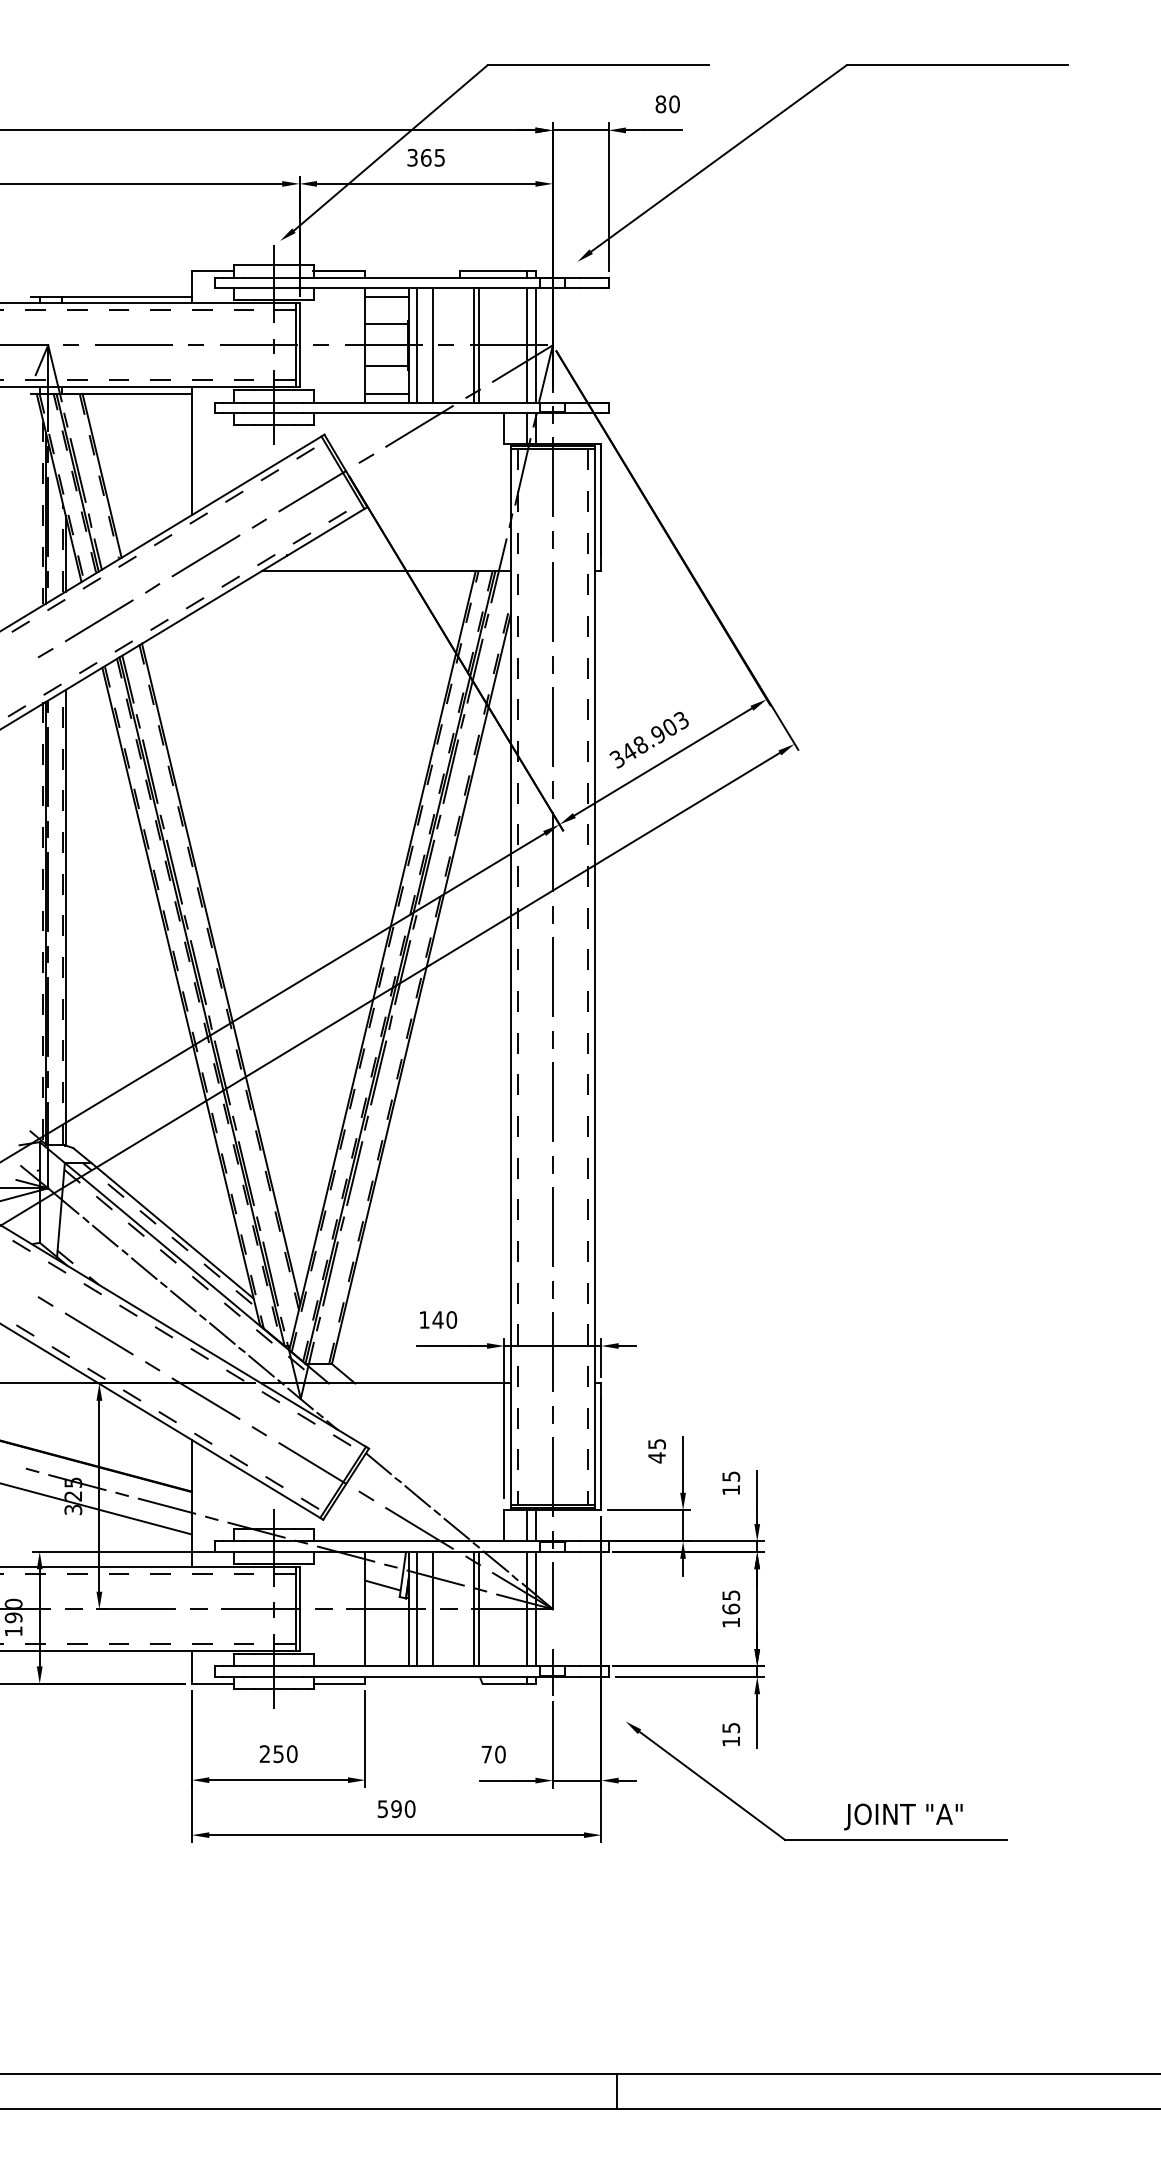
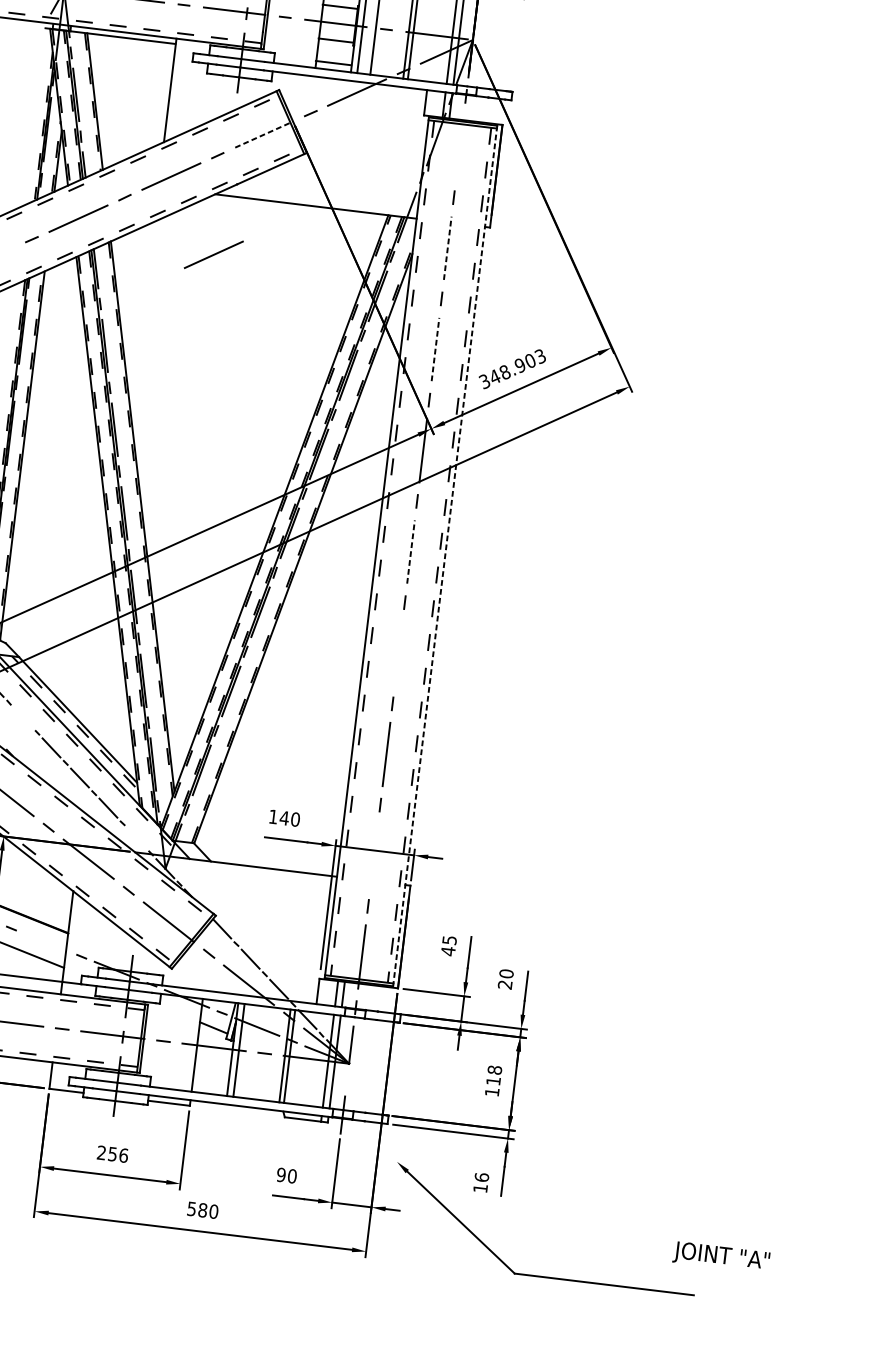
line: (552, 477) -> (459, 147), removed
line: (312, 491) -> (263, 134), solid -> dashed
line: (552, 601) -> (447, 247), solid -> dashed
line: (269, 644) -> (214, 254), added
line: (552, 726) -> (435, 348), solid -> dashed
line: (552, 976) -> (410, 551), solid -> dashed
line: (595, 977) -> (445, 556), solid -> dashed
line: (552, 1102) -> (398, 653), removed
line: (105, 1235) -> (23, 717), removed
line: (552, 1352) -> (373, 855), removed
line: (261, 1366) -> (136, 838), removed
text: (731, 1483) -> (506, 979), 15 -> 20
line: (166, 1505) -> (46, 941), removed
text: (731, 1602) -> (494, 1075), 165 -> 118
line: (433, 1608) -> (252, 1051), removed
text: (731, 1727) -> (482, 1177), 15 -> 16
text: (292, 1753) -> (124, 1155), 250 -> 256
text: (486, 1754) -> (281, 1174), 70 -> 90
text: (396, 1808) -> (202, 1209), 590 -> 580
text: (903, 1816) -> (721, 1257), moved

